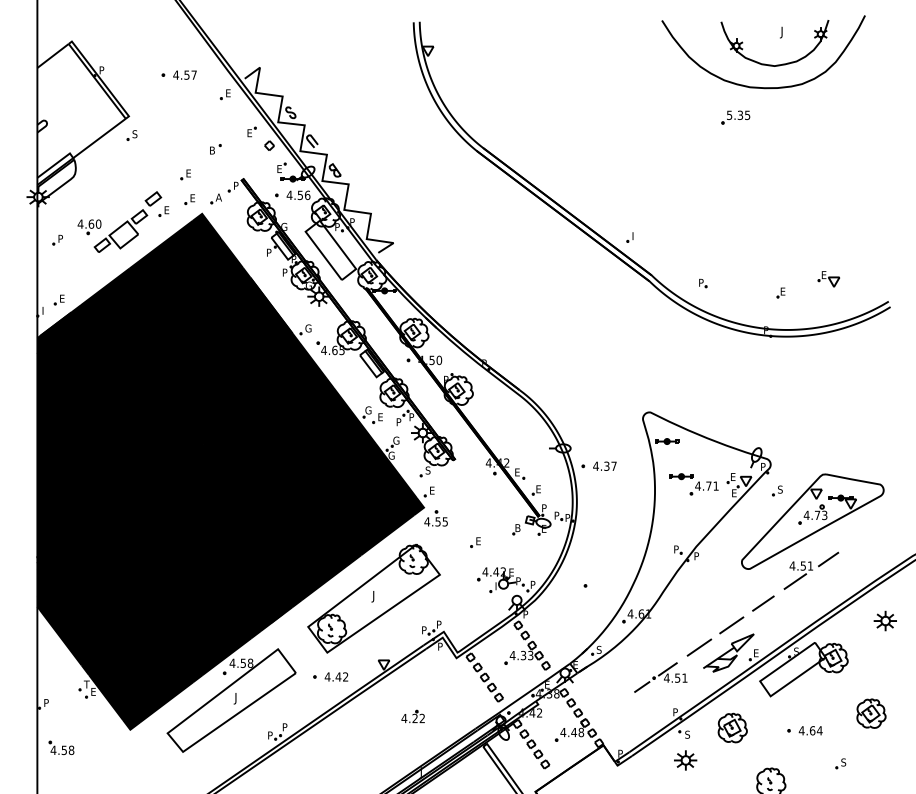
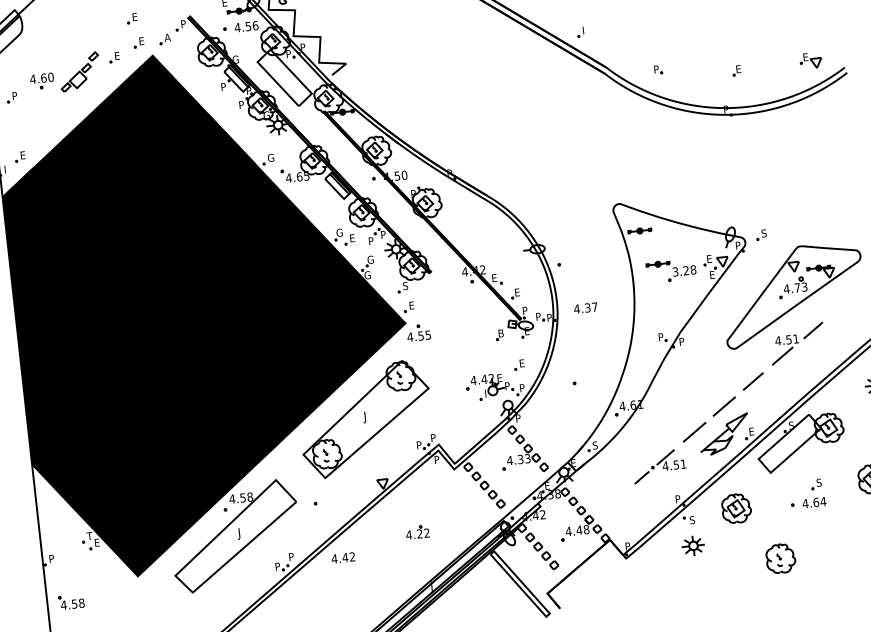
part: (127, 221) -> (79, 71), size x0.6
part: (828, 279) -> (810, 61), moved
text: (604, 465) -> (585, 307), moved
text: (706, 485) -> (683, 270), 4.71 -> 3.28
part: (777, 490) -> (761, 234), moved
part: (475, 542) -> (519, 364), moved
text: (336, 676) -> (343, 557), moved
part: (840, 763) -> (816, 484), moved

